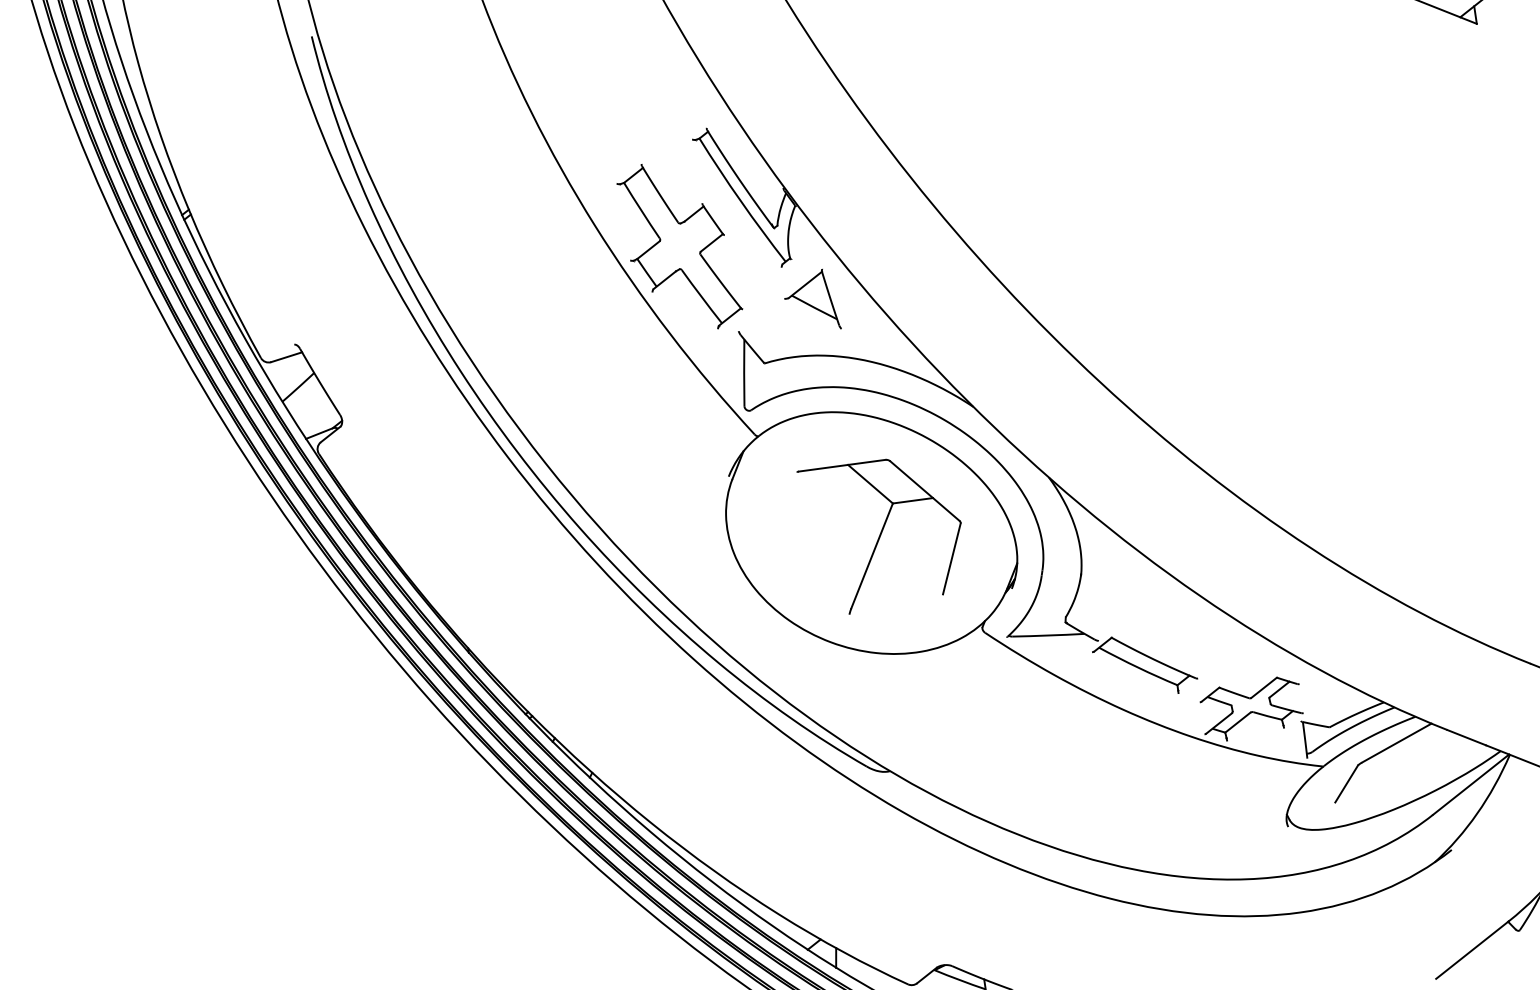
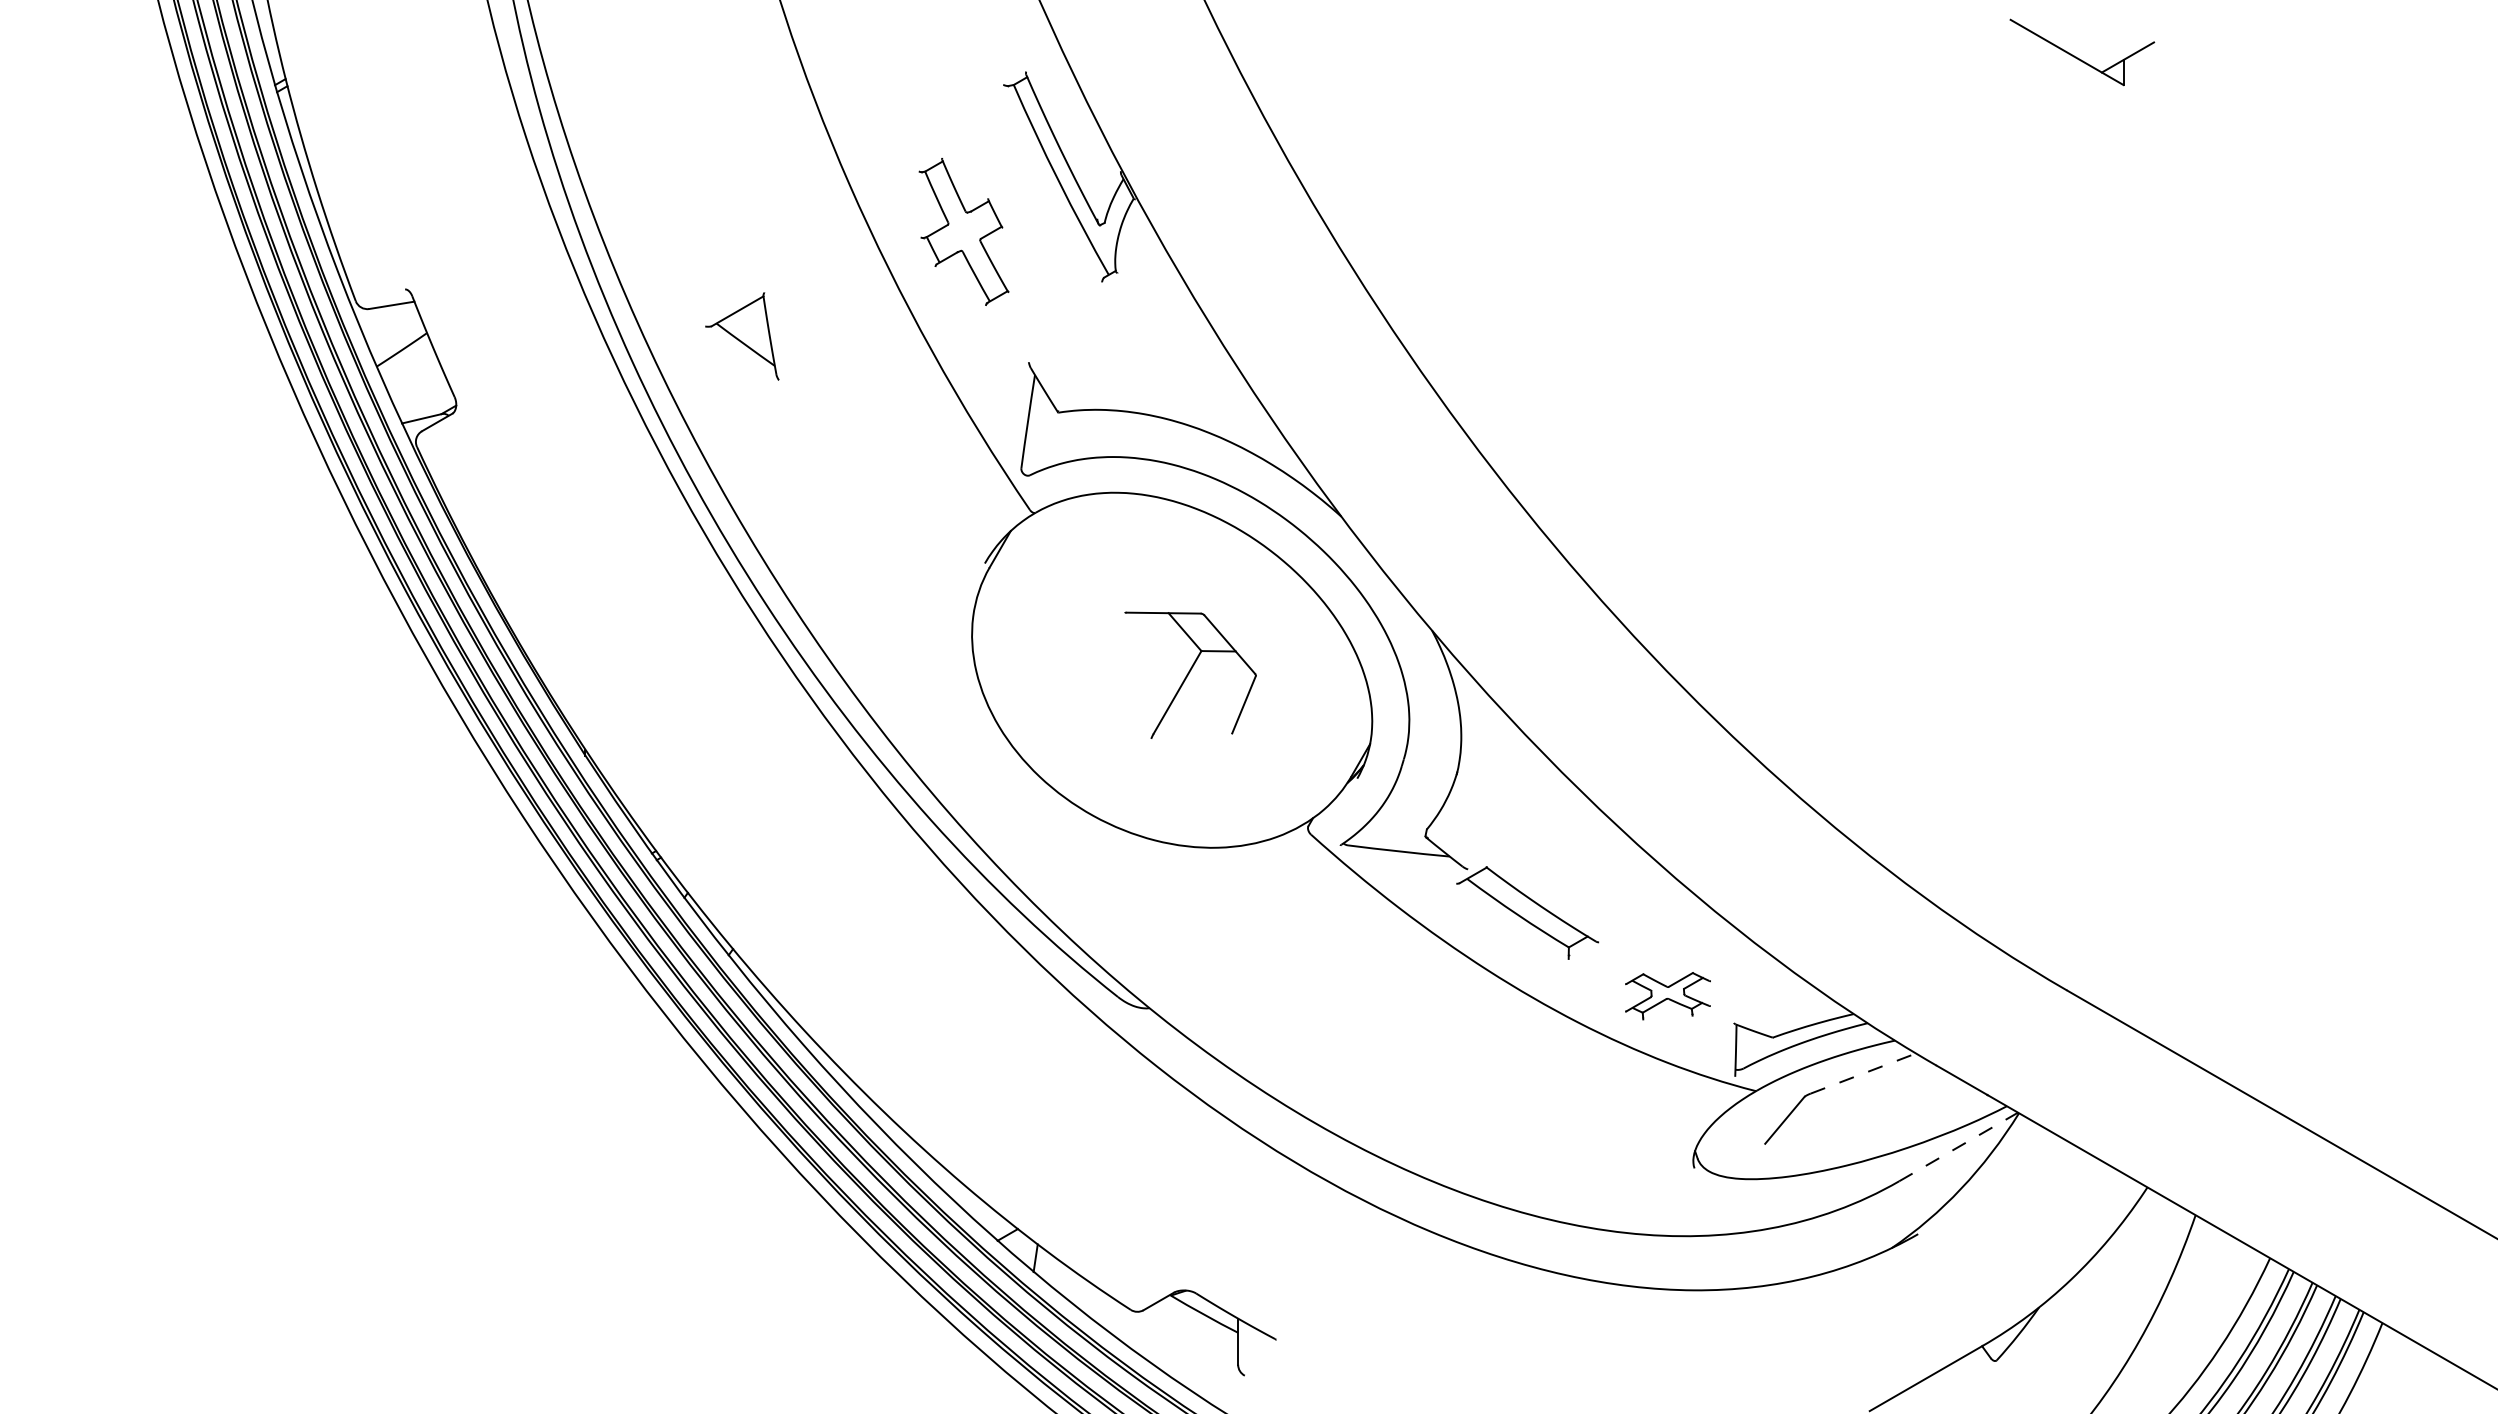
part: (679, 246) -> (963, 231), size x0.6
part: (811, 302) -> (742, 336), moved
part: (884, 533) -> (1190, 675), size x0.6
part: (1251, 709) -> (1667, 996), size x0.6
line: (1396, 743) -> (1863, 1073), solid -> dashed
line: (1470, 784) -> (1958, 1146), solid -> dashed

